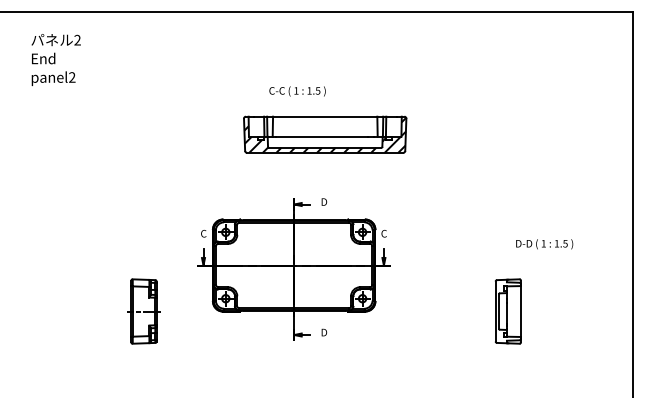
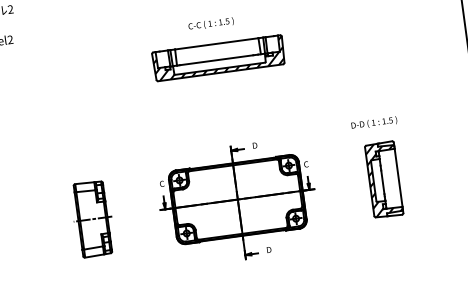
text: (297, 91) -> (211, 24), moved
text: (544, 244) -> (374, 123), moved
part: (293, 269) -> (237, 202), moved
part: (143, 311) -> (92, 219), size x1.43
part: (508, 311) -> (384, 179), size x1.43

